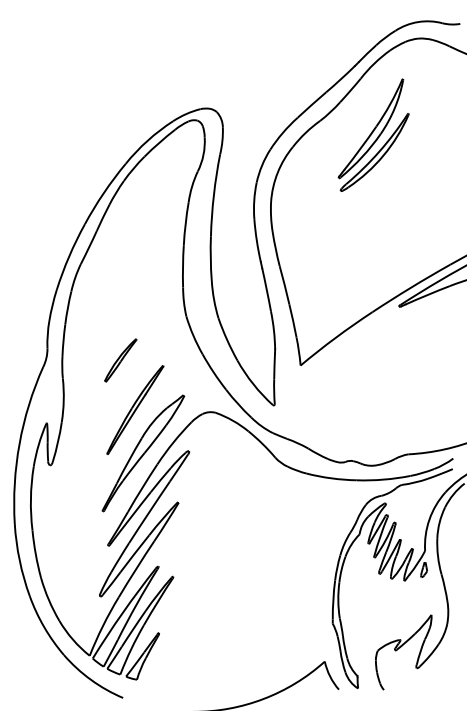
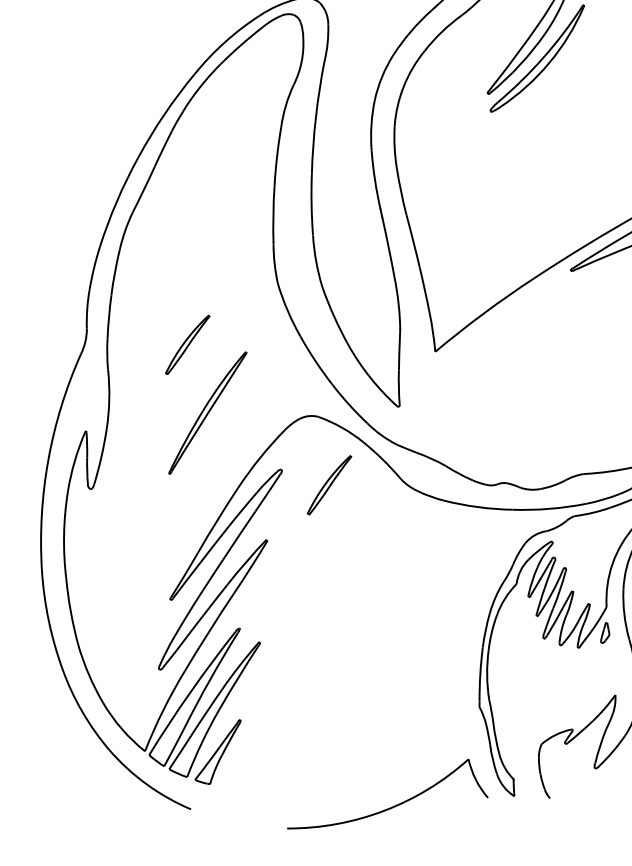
part: (143, 453) -> (219, 472), removed
part: (223, 462) -> (329, 485), added

